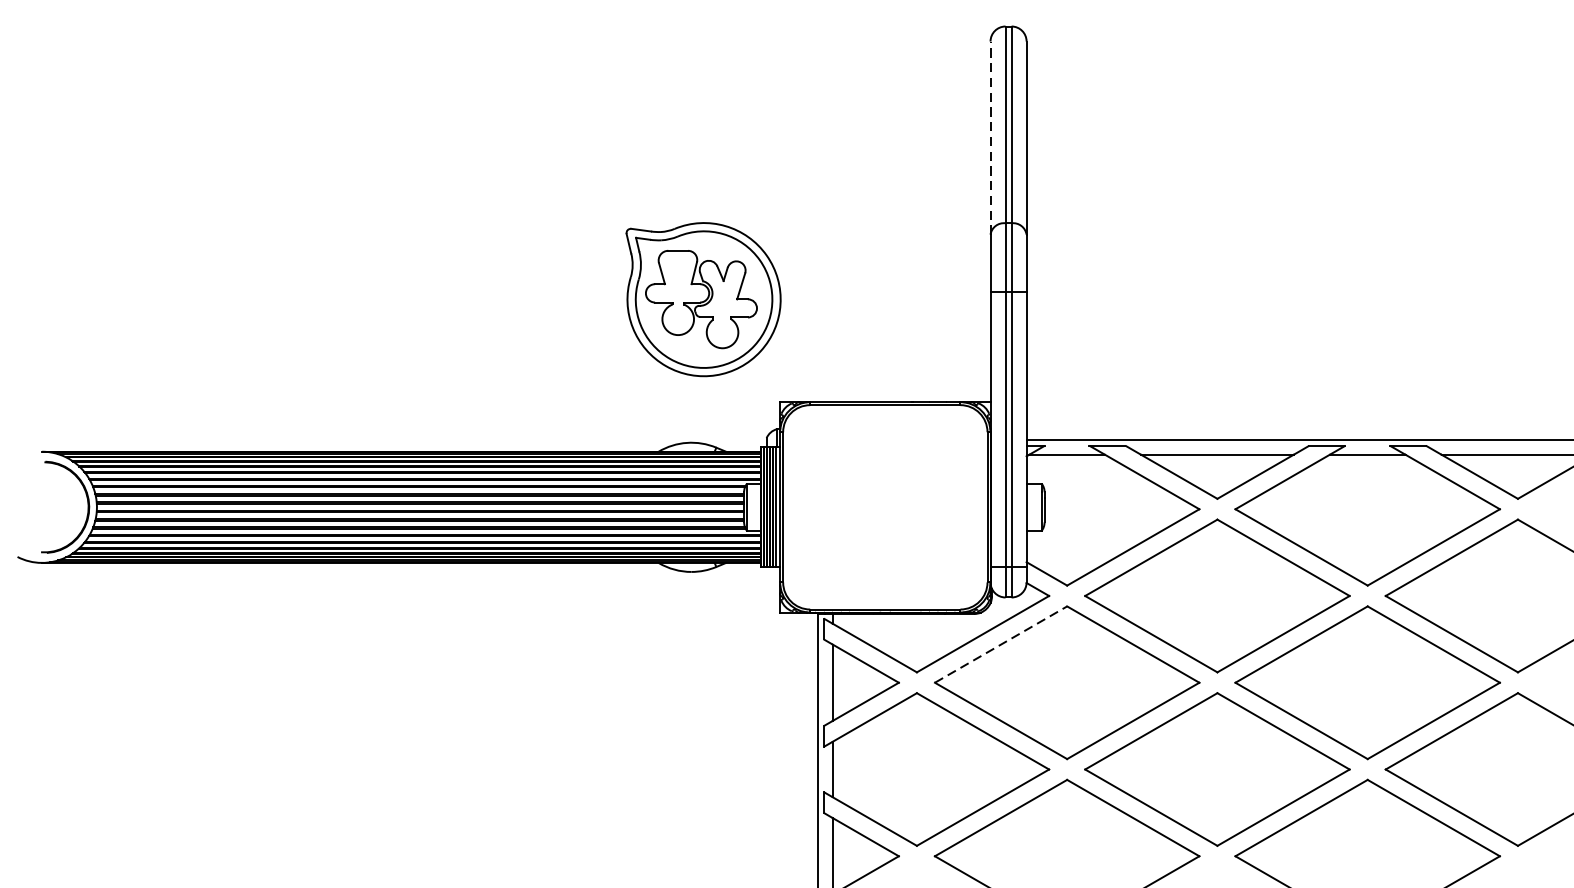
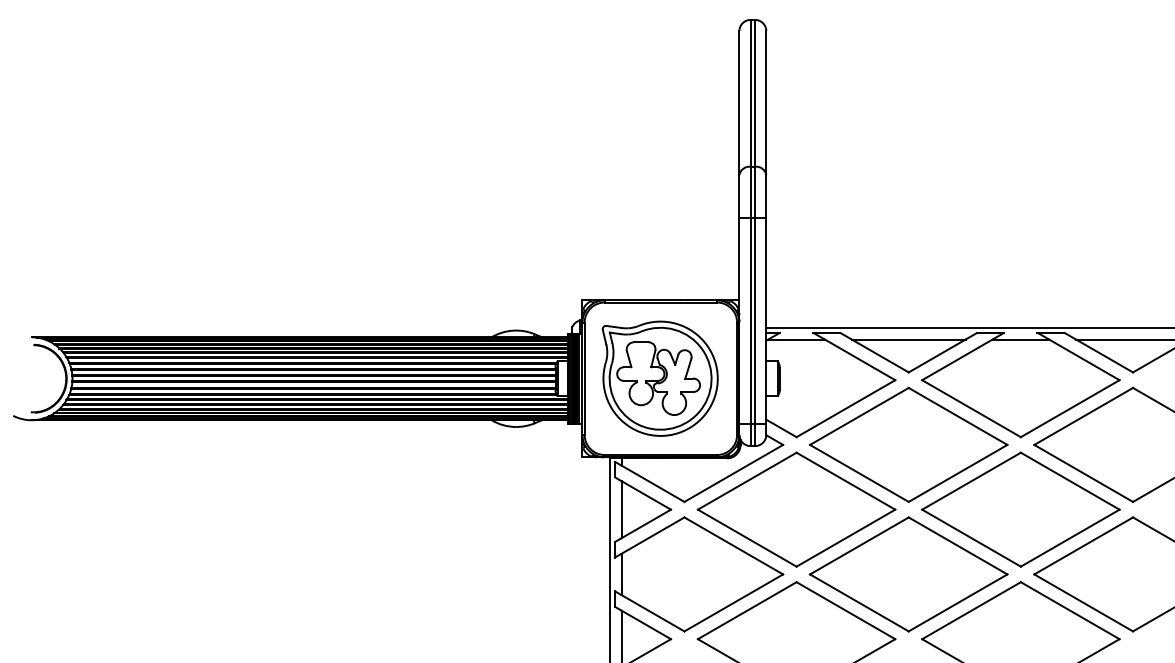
line: (990, 137) -> (739, 102), dashed -> solid
part: (702, 299) -> (659, 378), moved
line: (1001, 644) -> (747, 481), dashed -> solid

